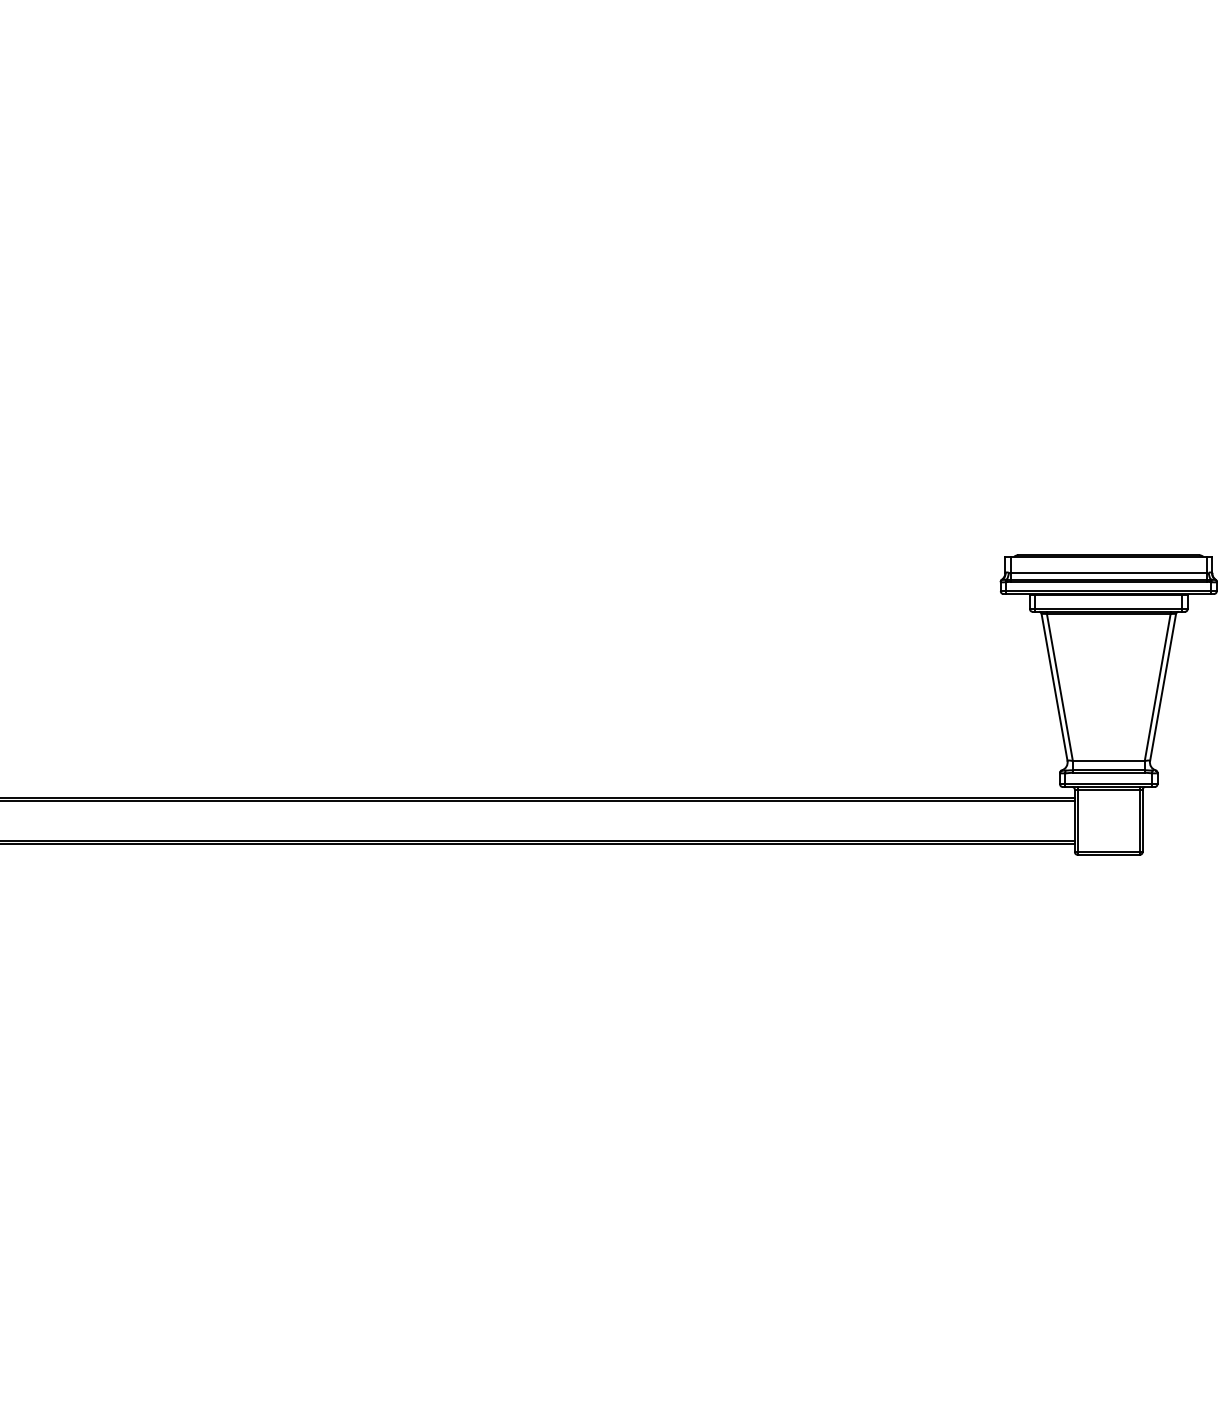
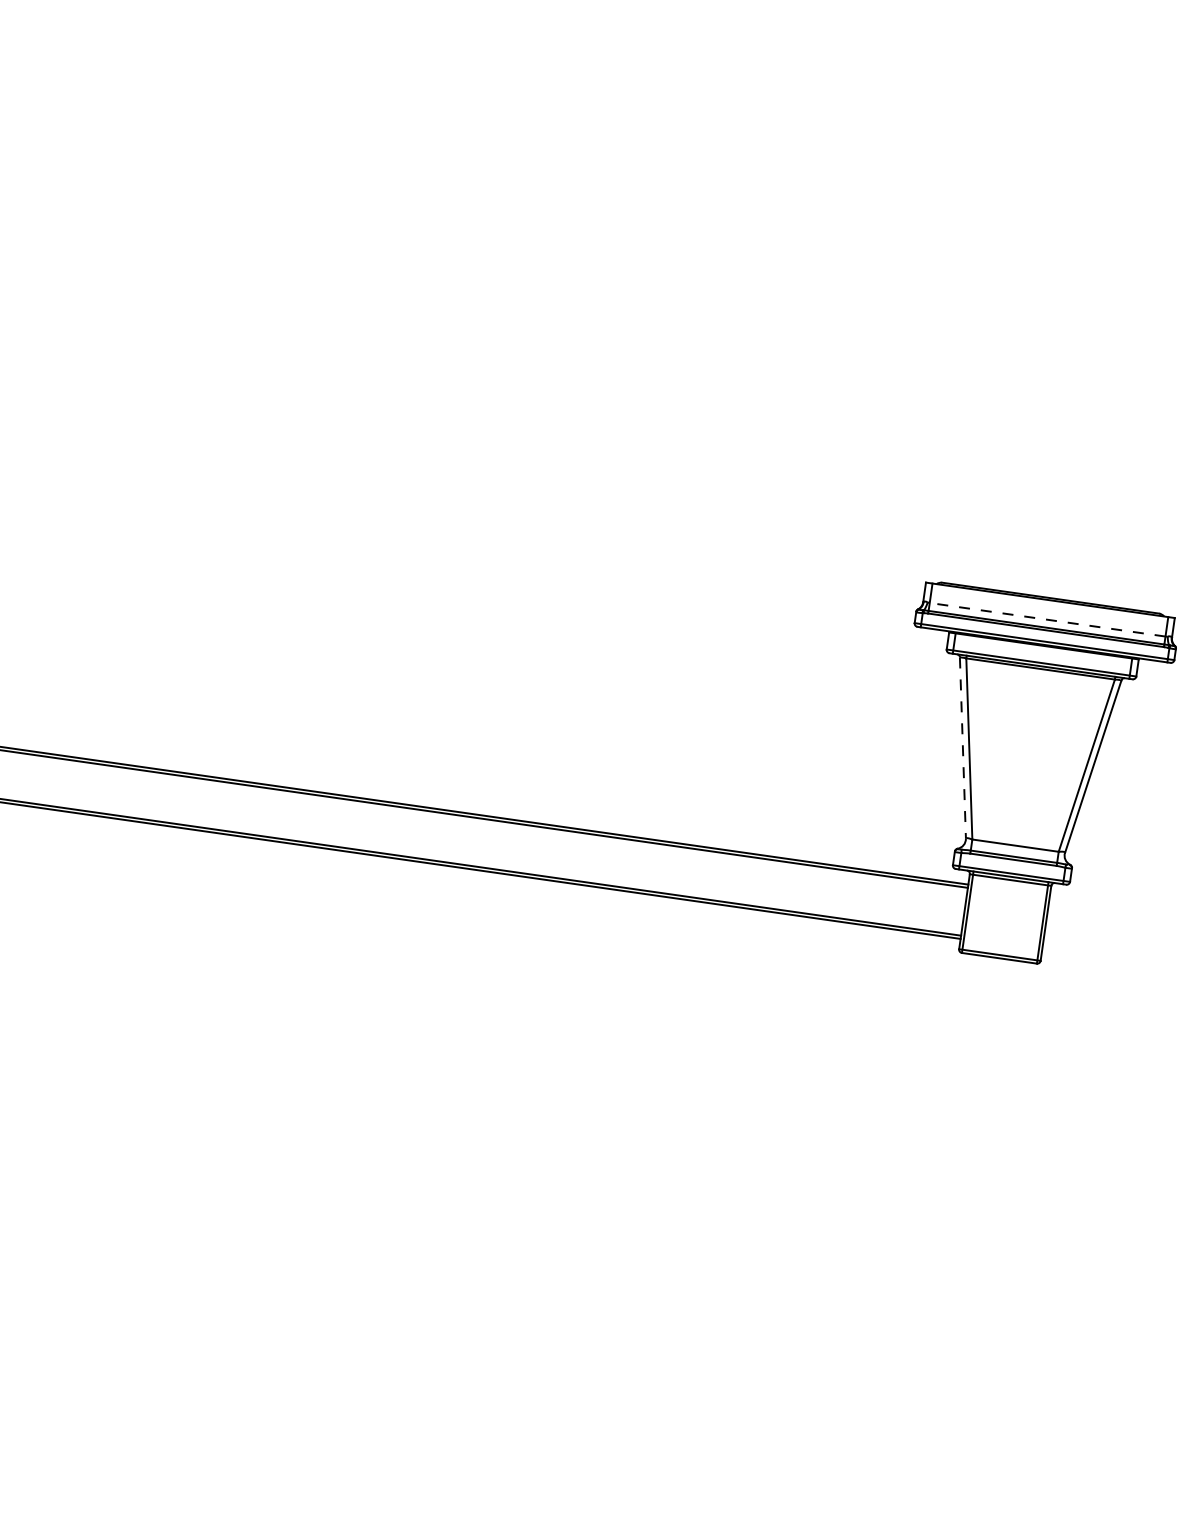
line: (1108, 573) -> (1047, 620), solid -> dashed
line: (1054, 687) -> (962, 747), solid -> dashed

